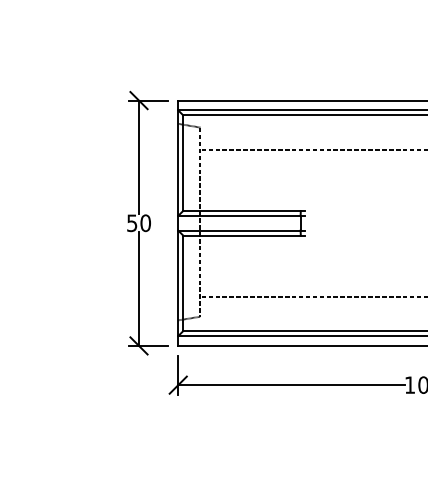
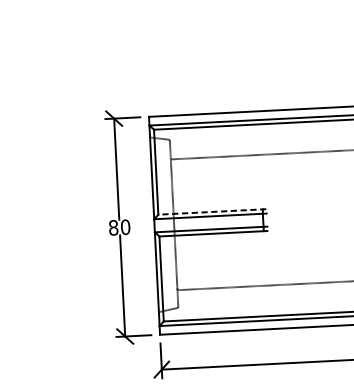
line: (243, 210) -> (211, 211), solid -> dashed
text: (132, 223) -> (113, 228), 50 -> 80

